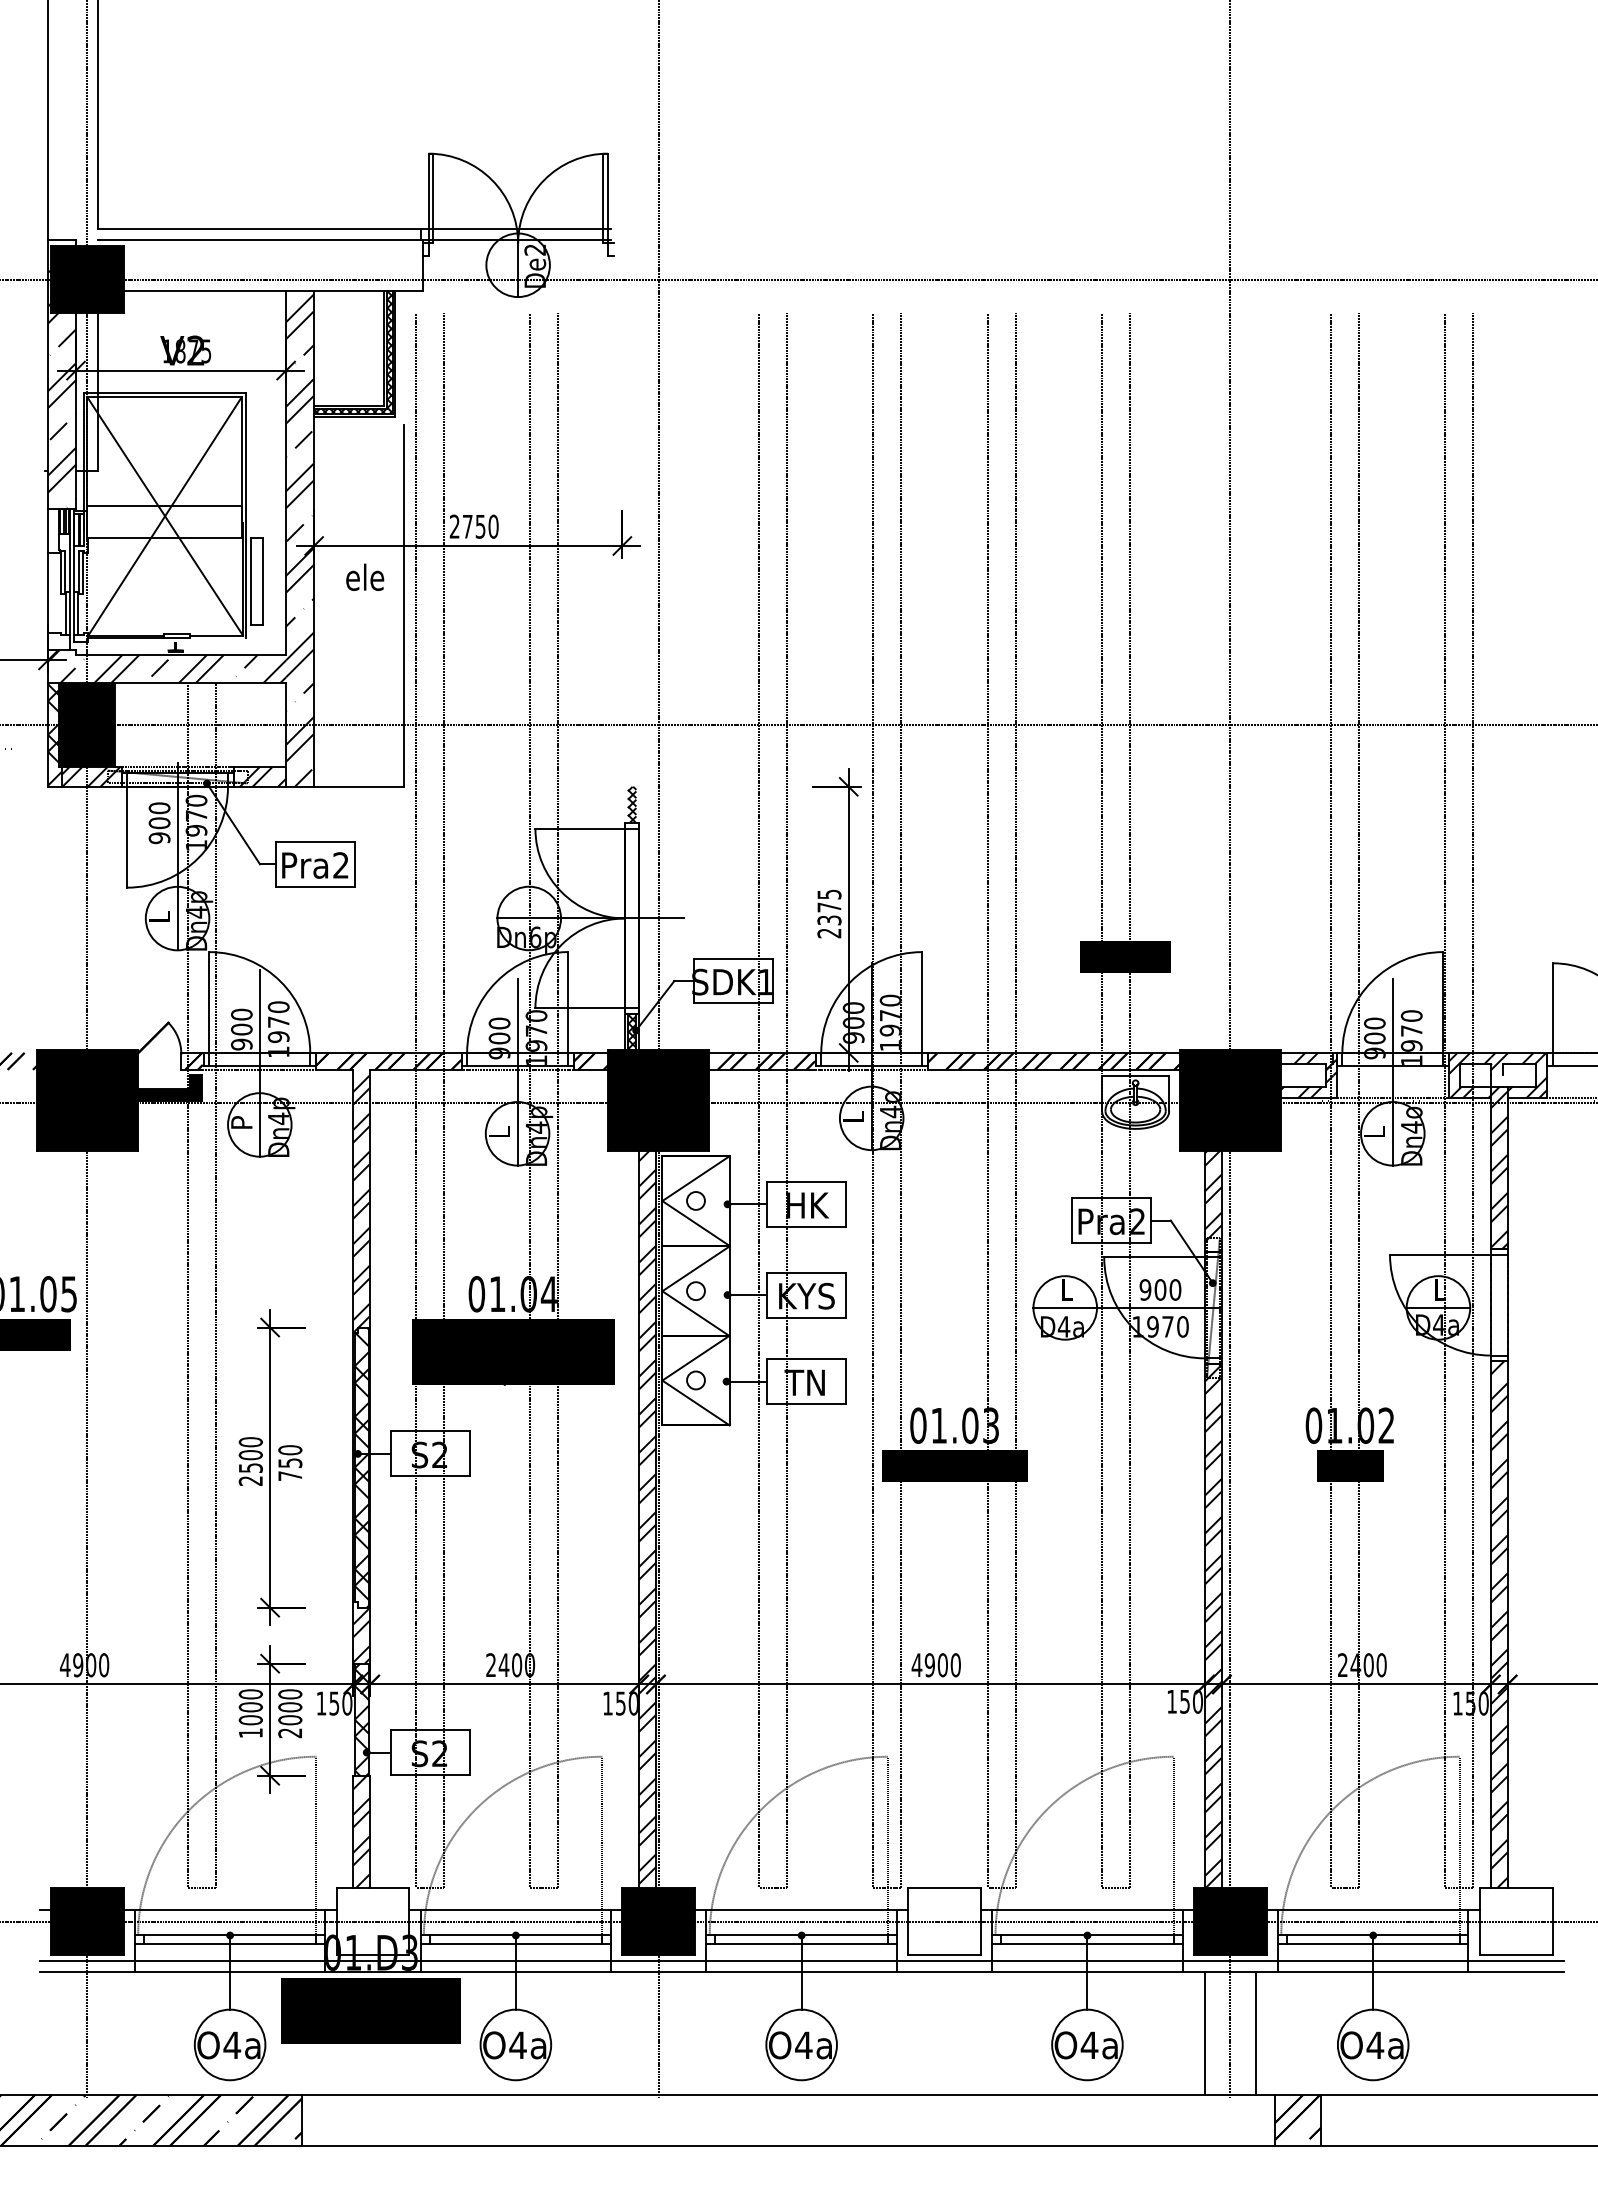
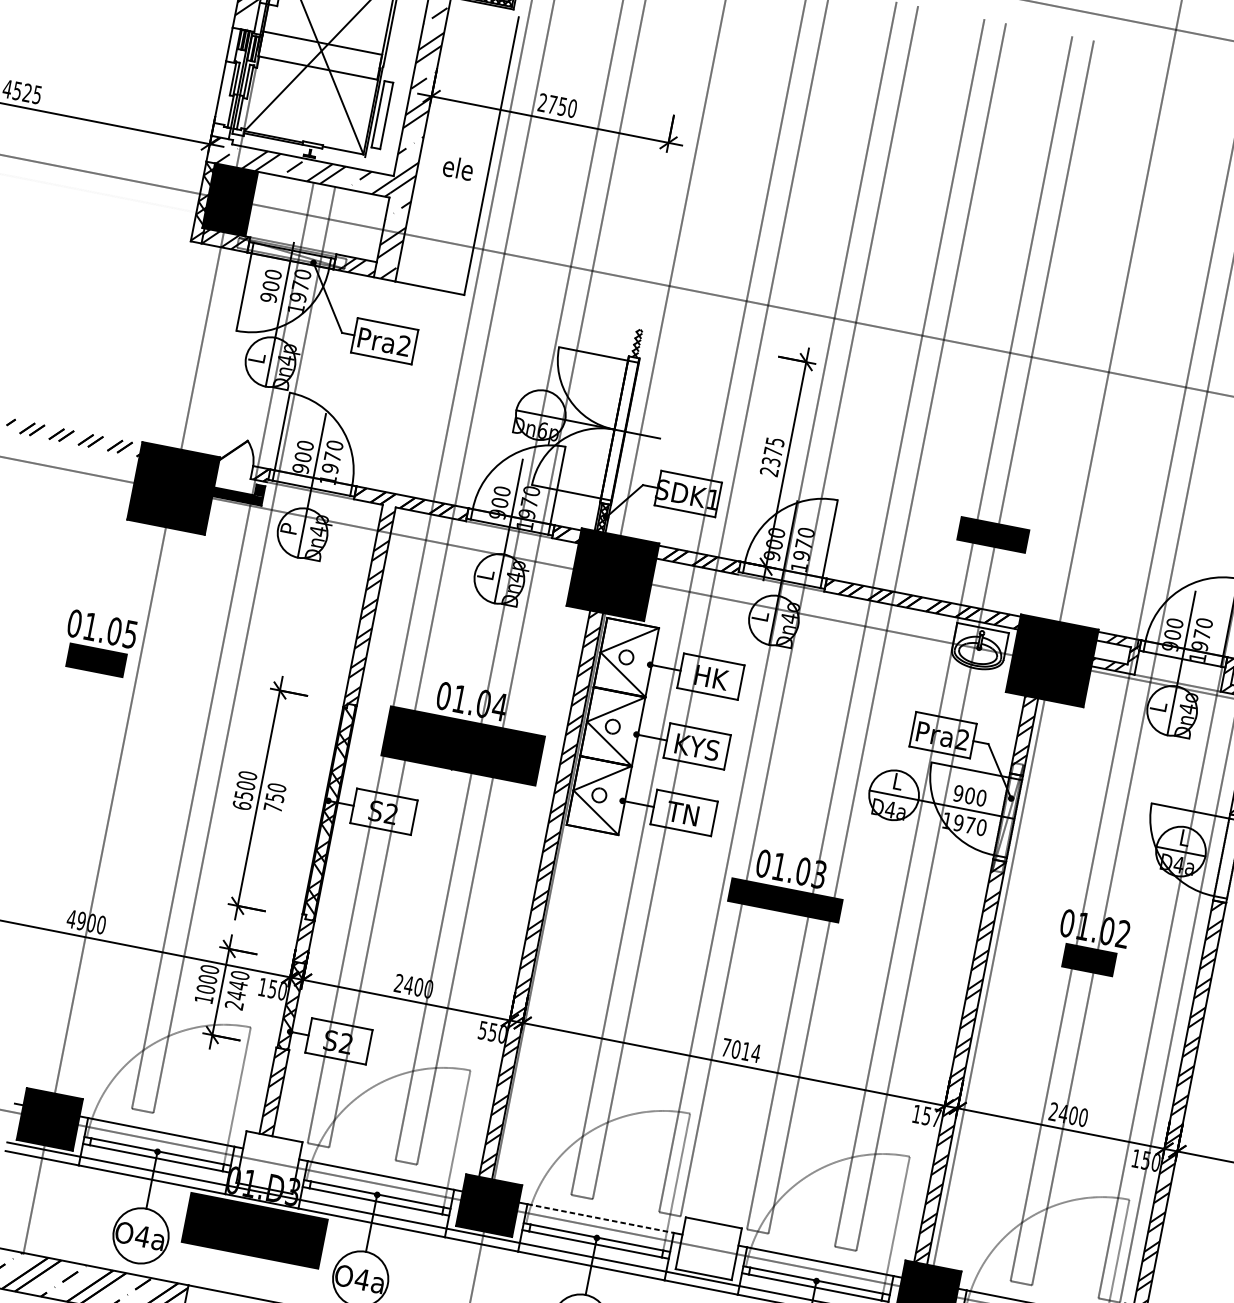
text: (365, 576) -> (458, 167), moved
text: (250, 1480) -> (241, 805), 2500 -> 6500
text: (936, 1665) -> (741, 1050), 4900 -> 7014
text: (1197, 1701) -> (936, 1117), 150 -> 157
text: (607, 1703) -> (482, 1030), 150 -> 550
text: (290, 1713) -> (237, 990), 2000 -> 2440
line: (802, 1910) -> (601, 1218), solid -> dashed

